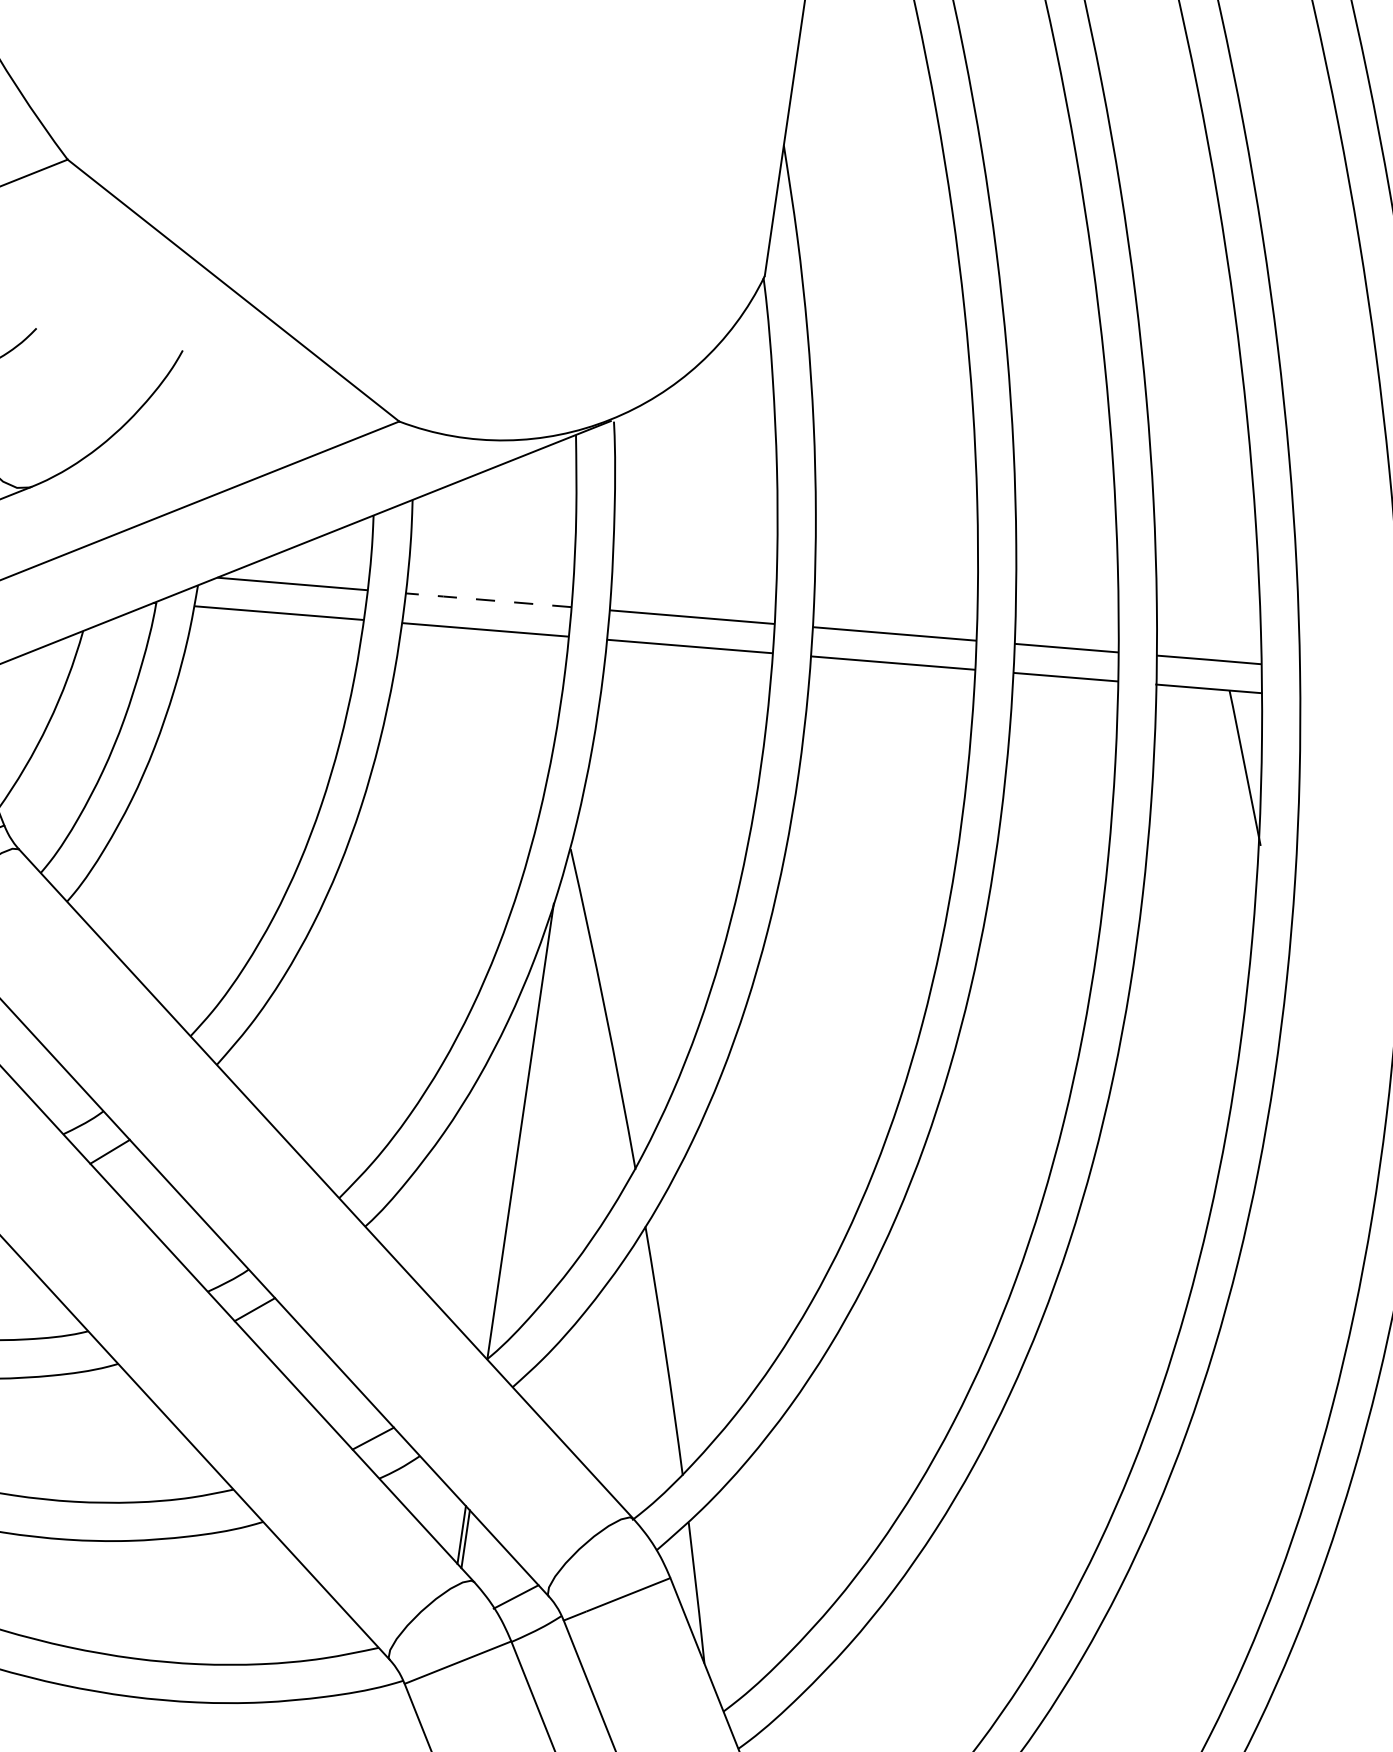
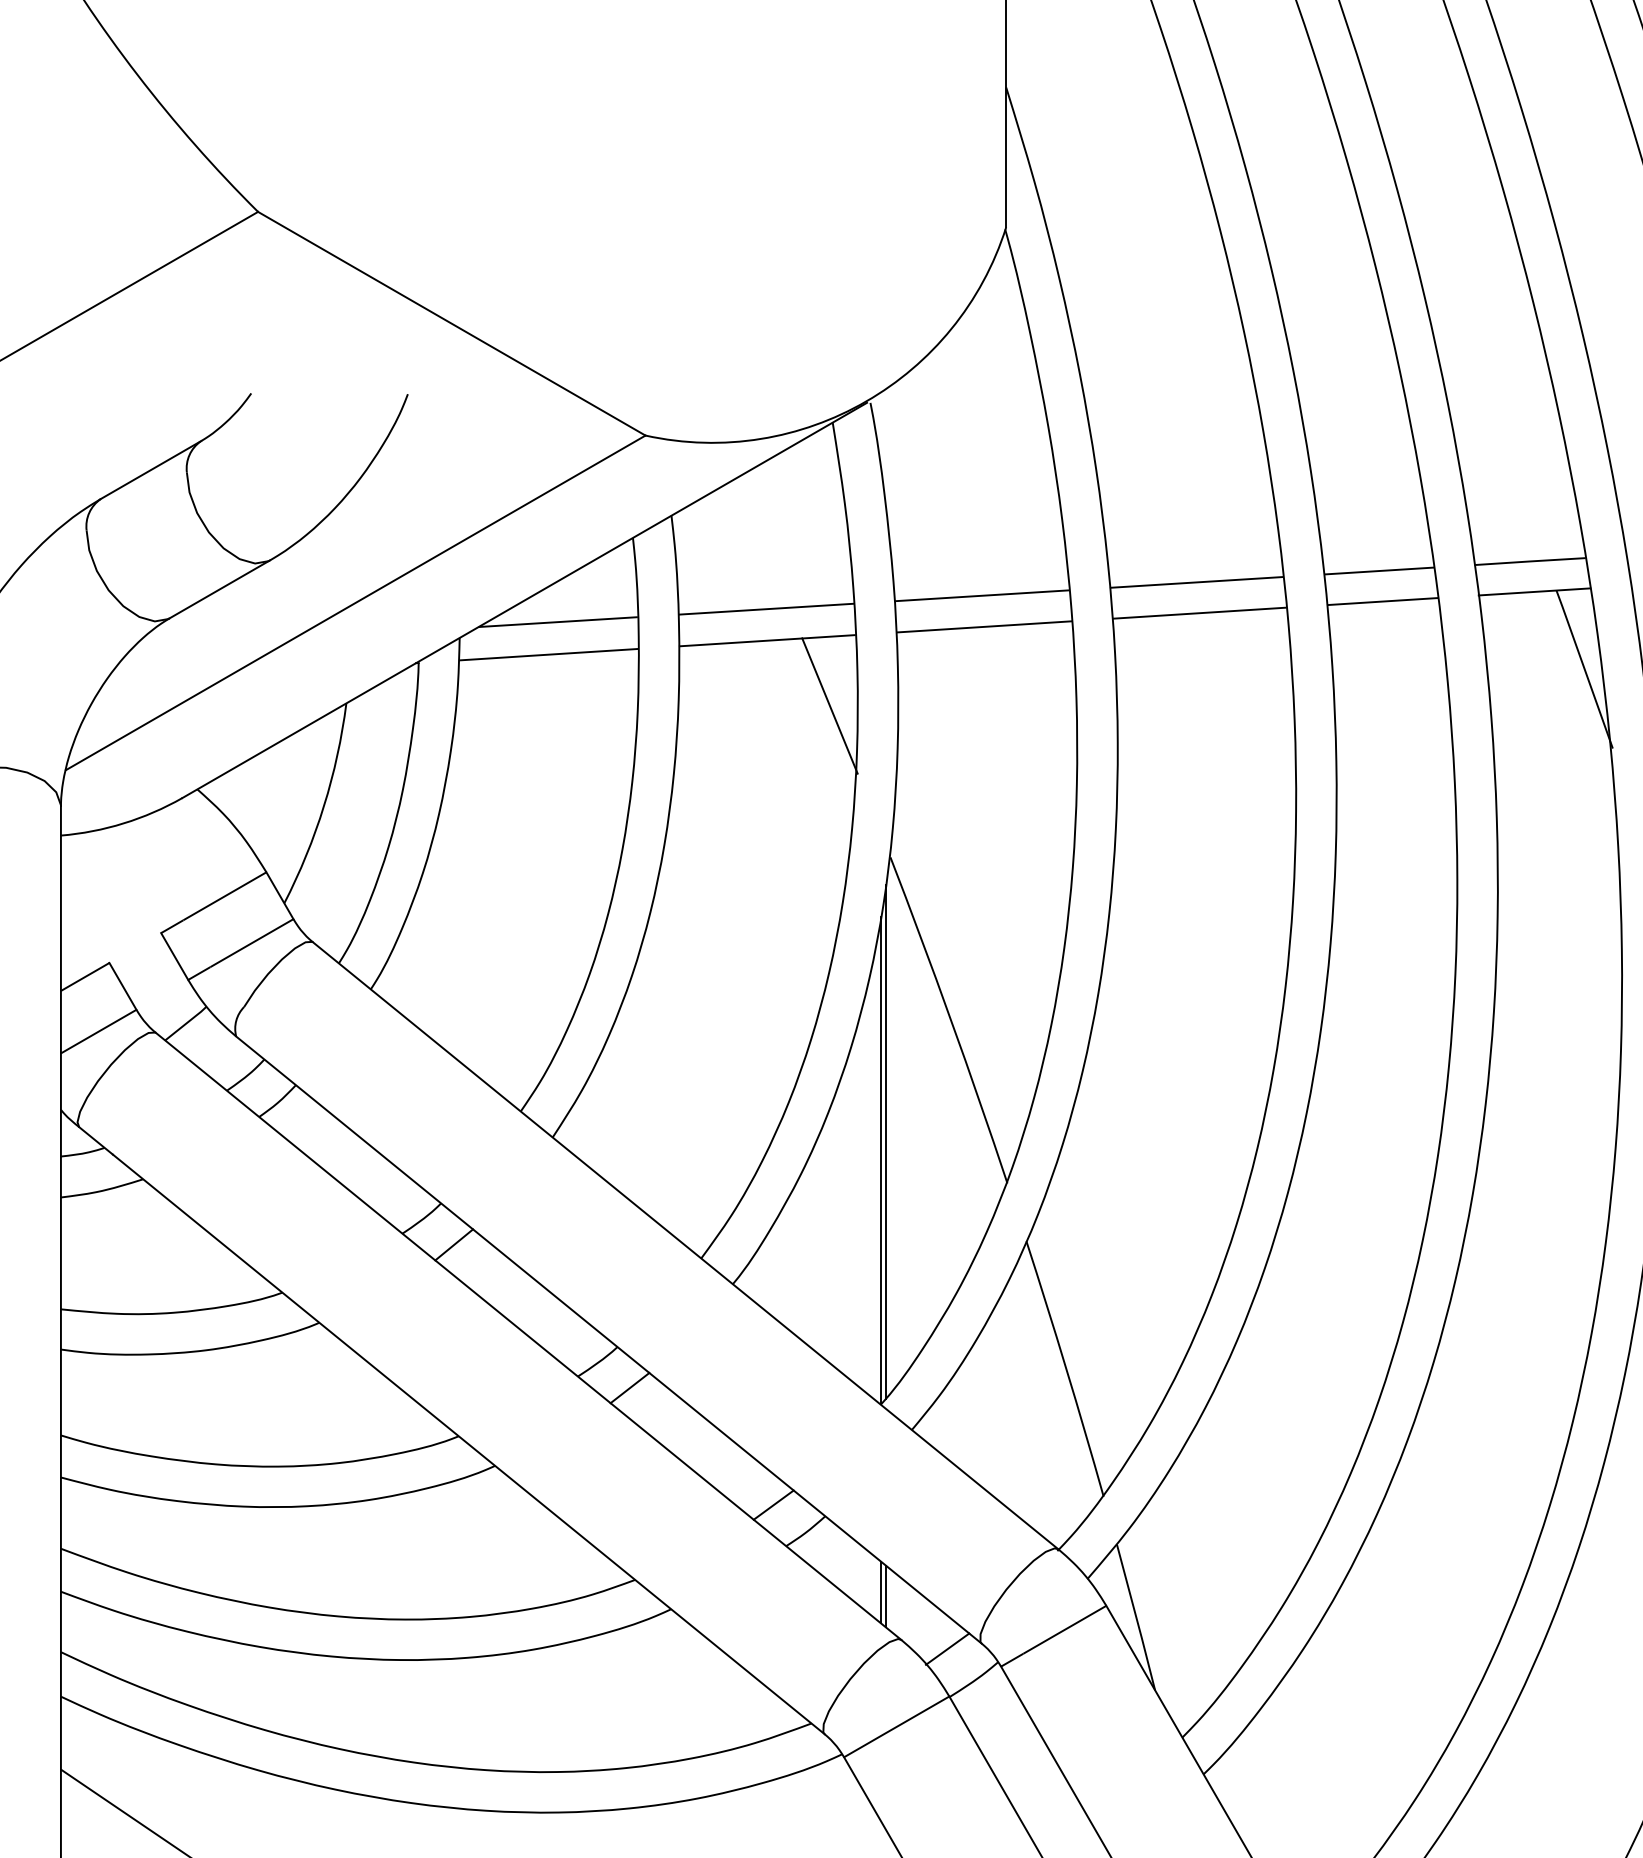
line: (487, 600) -> (765, 609), dashed -> solid
line: (534, 698) -> (829, 705), added
line: (527, 1114) -> (885, 1141), added

